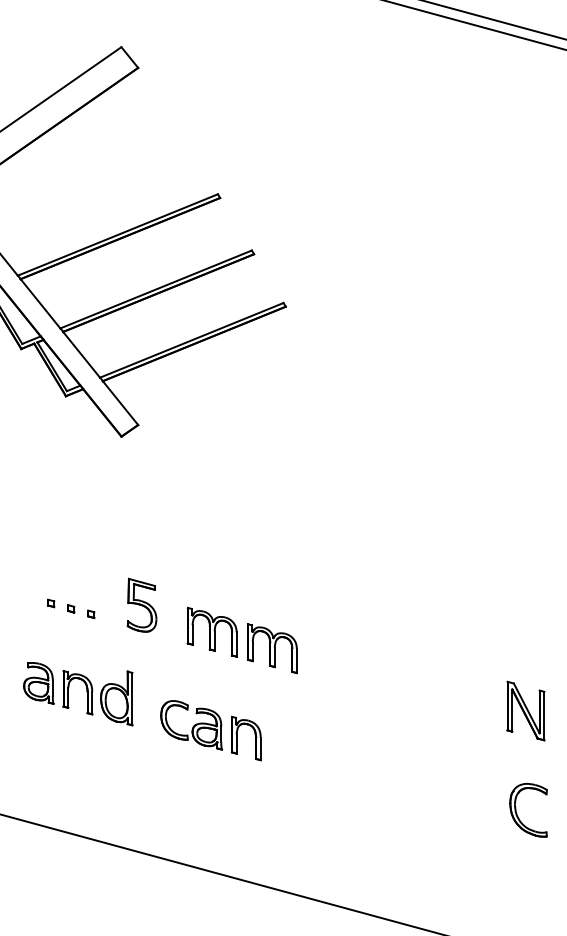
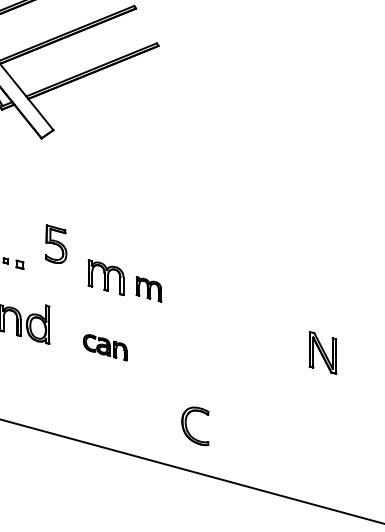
part: (141, 604) -> (55, 243), moved
part: (91, 614) -> (20, 264), size x1.6
part: (272, 648) -> (149, 289), size x0.7
part: (525, 710) -> (322, 352), moved
part: (210, 730) -> (104, 347), size x0.6
part: (517, 813) -> (187, 428), moved

